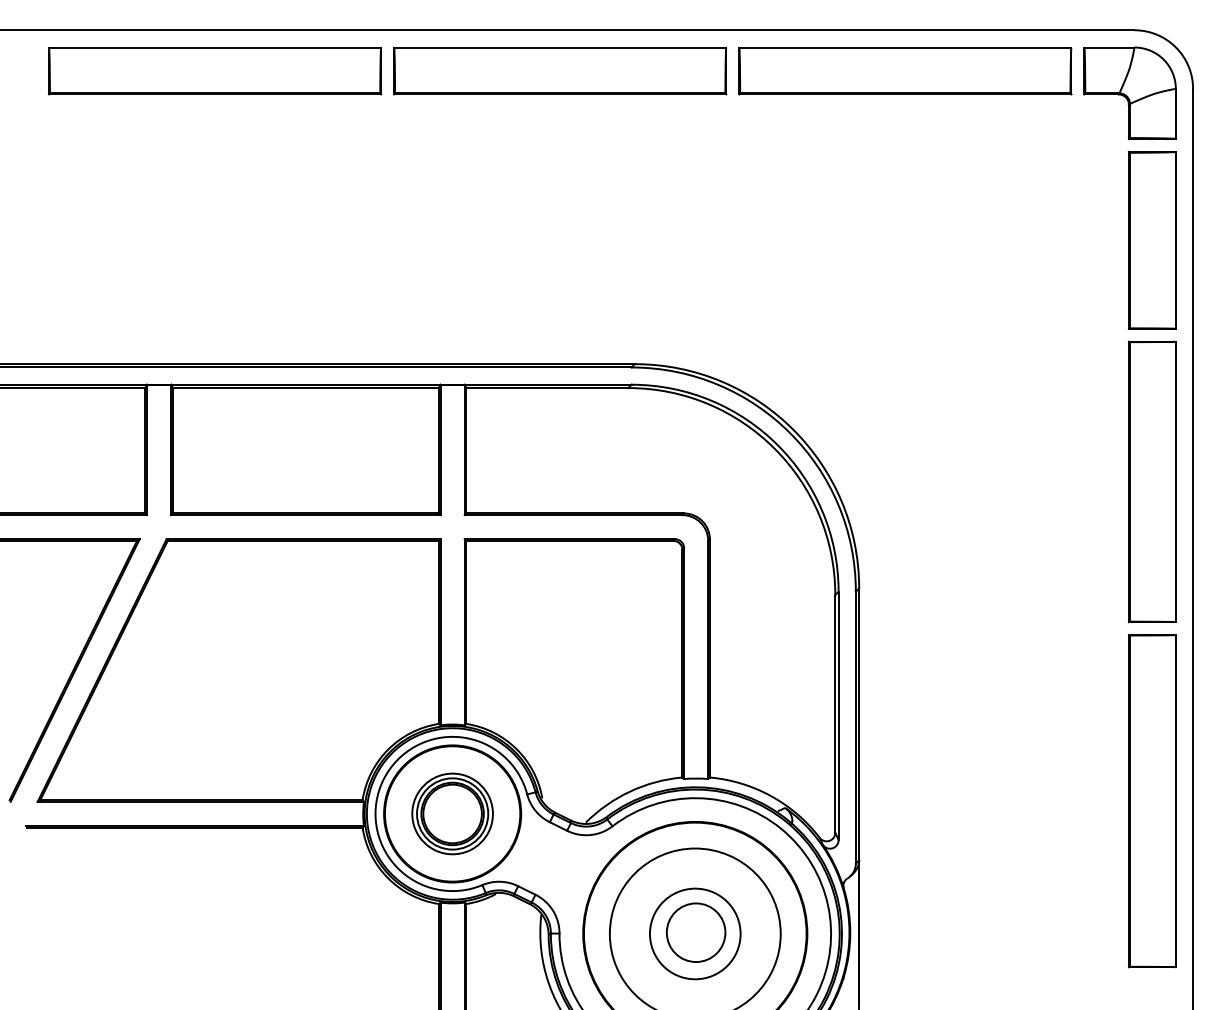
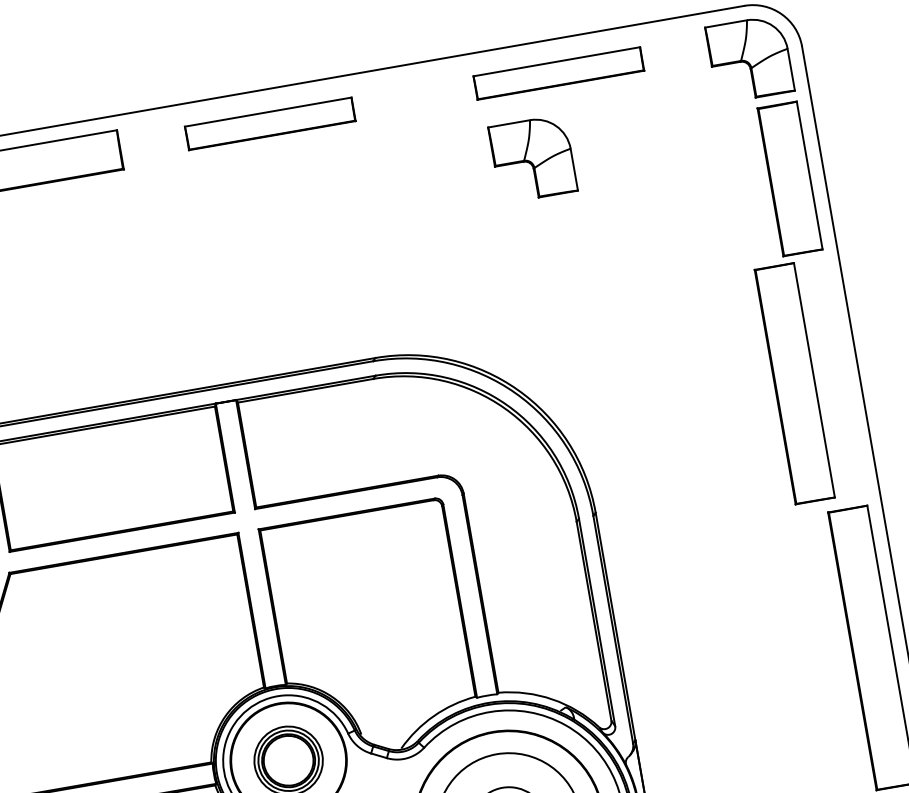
part: (560, 71) -> (270, 124), size x0.6
part: (905, 71) -> (558, 73), size x0.6
part: (857, 164) -> (532, 158), added
part: (1152, 481) -> (794, 383), moved

